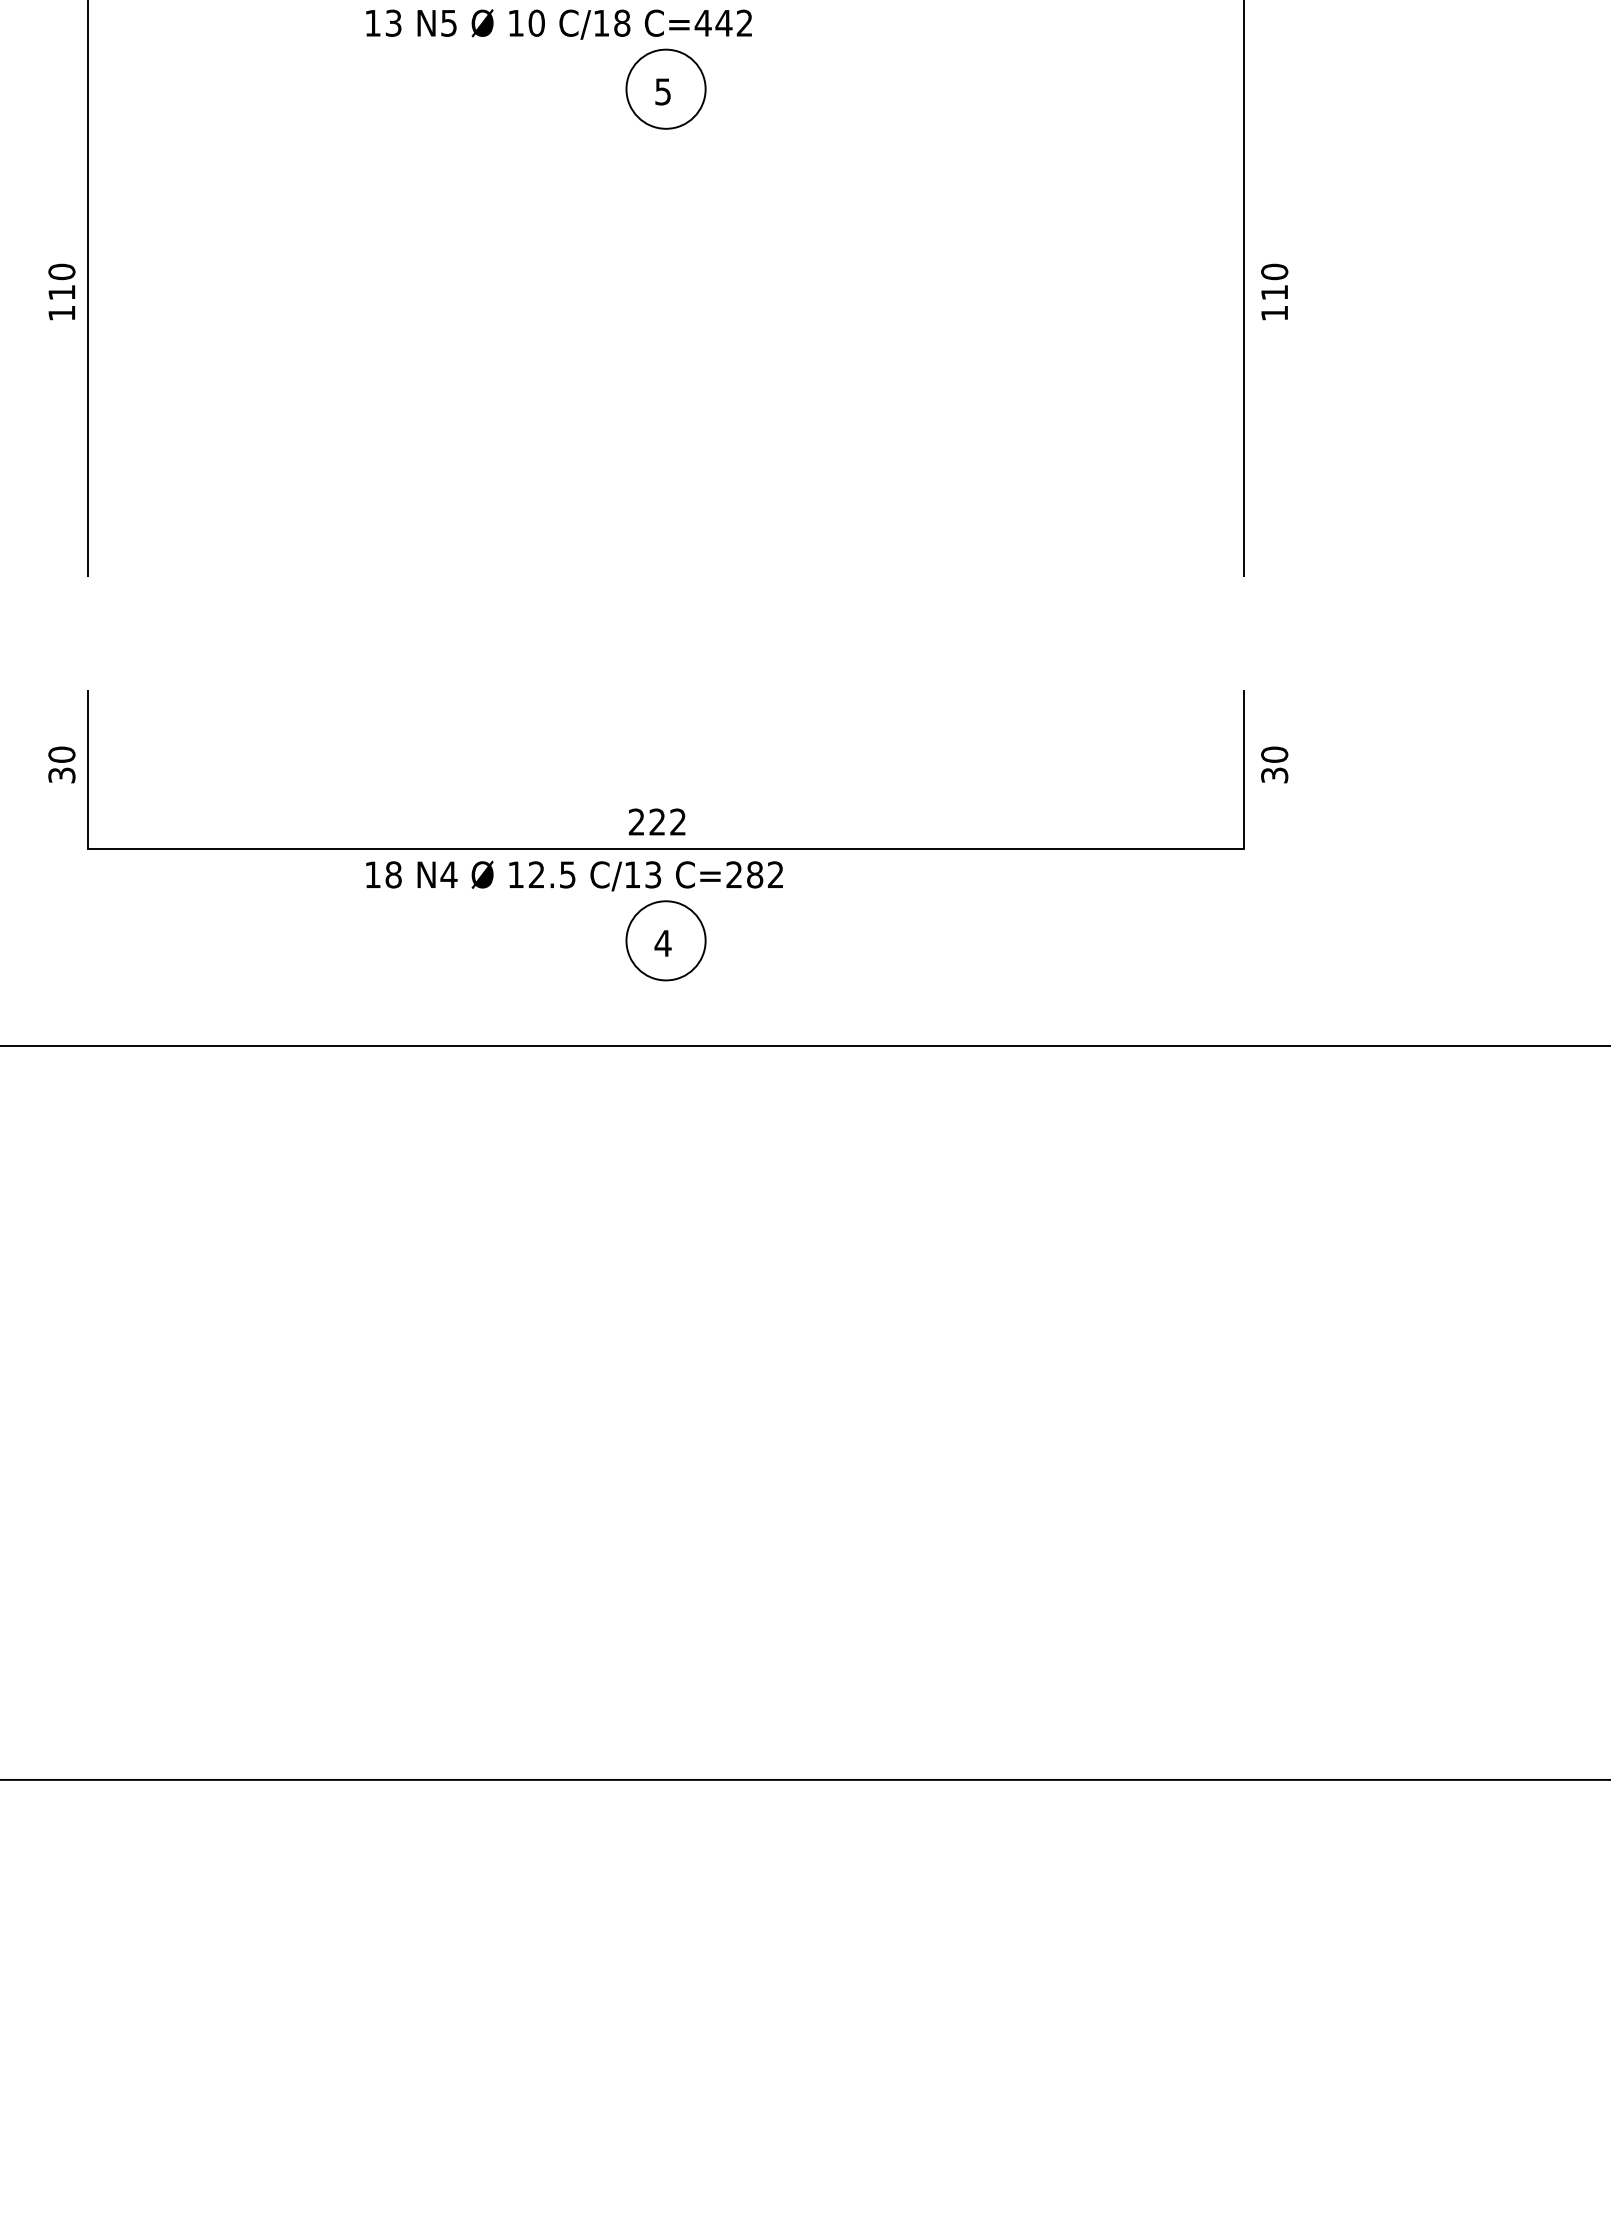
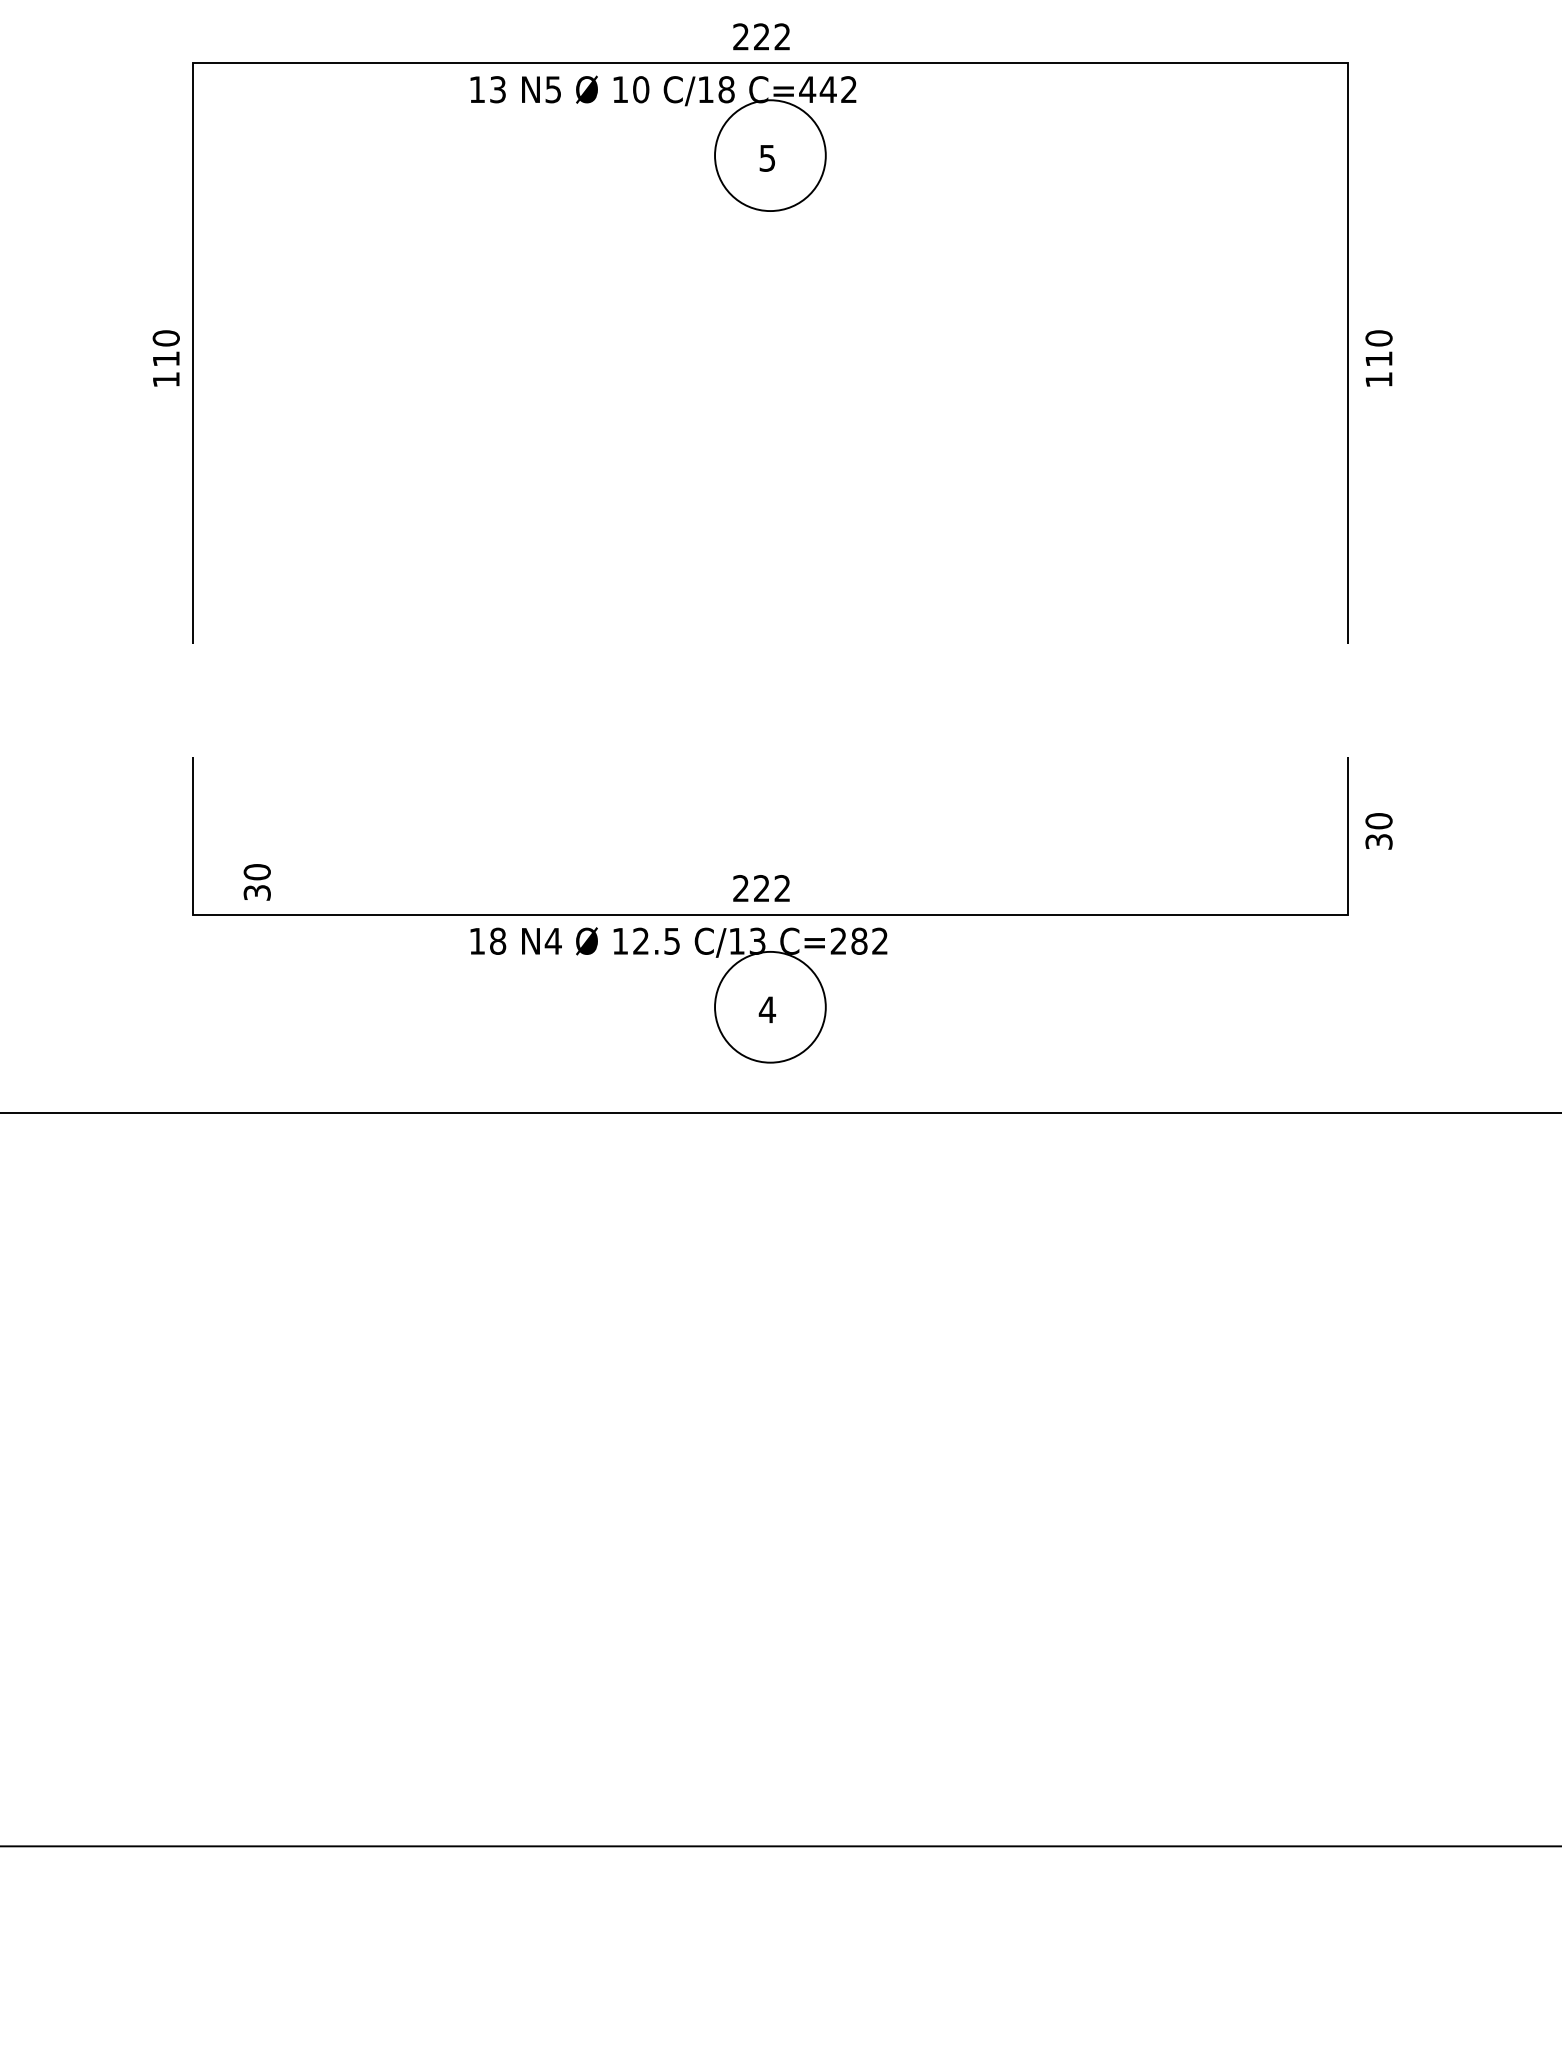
circle: (665, 88) -> (769, 154), size x1.4
text: (61, 764) -> (256, 881), moved
circle: (665, 940) -> (769, 1006), size x1.4

